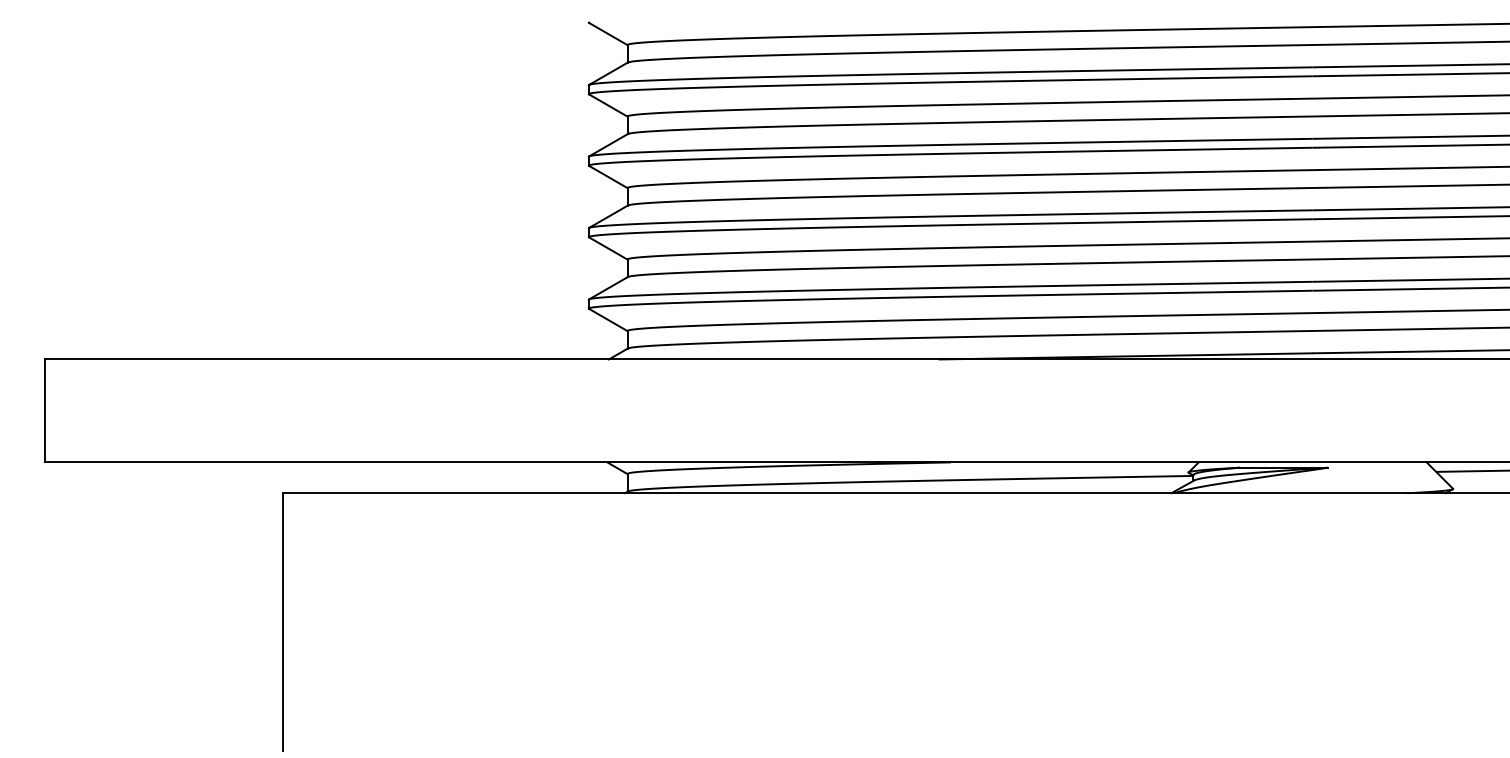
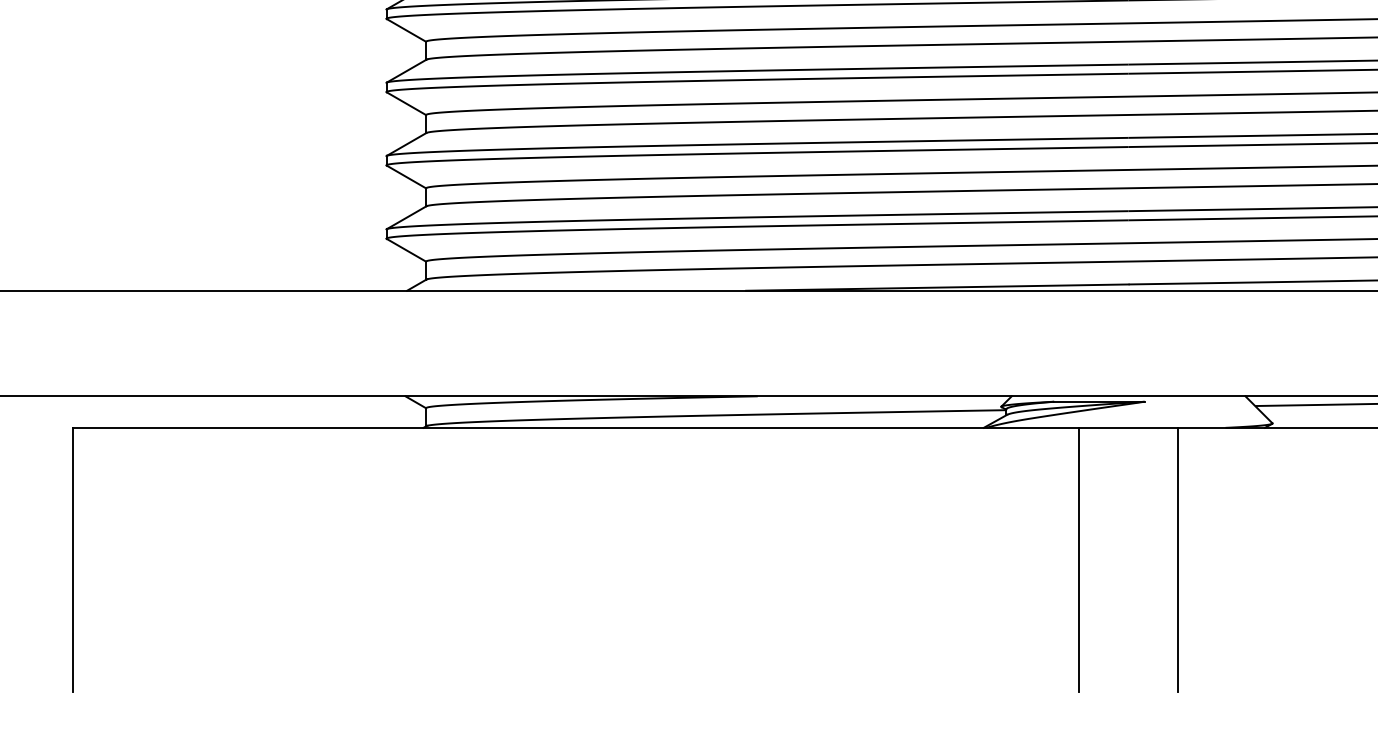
line: (1264, 621) -> (1079, 559), added
line: (1360, 621) -> (1177, 559), added

